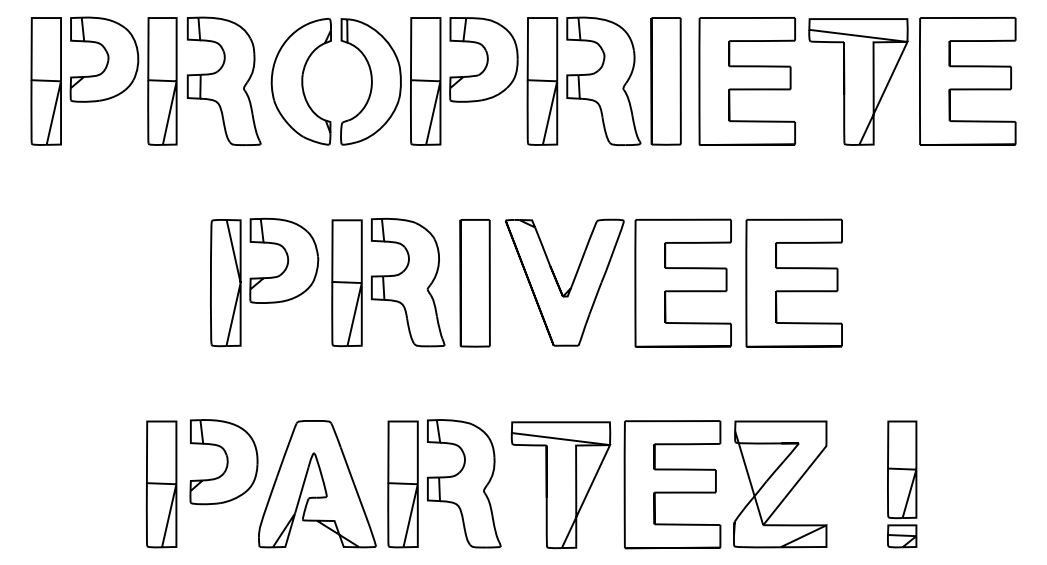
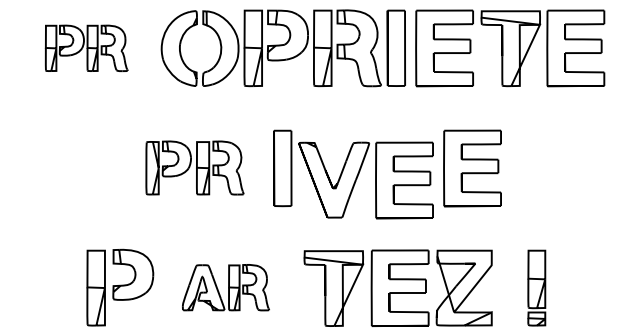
part: (145, 81) -> (86, 48), size x0.6
part: (605, 276) -> (358, 176), moved
part: (326, 281) -> (194, 167), size x0.7
part: (378, 483) -> (225, 287), size x0.6

